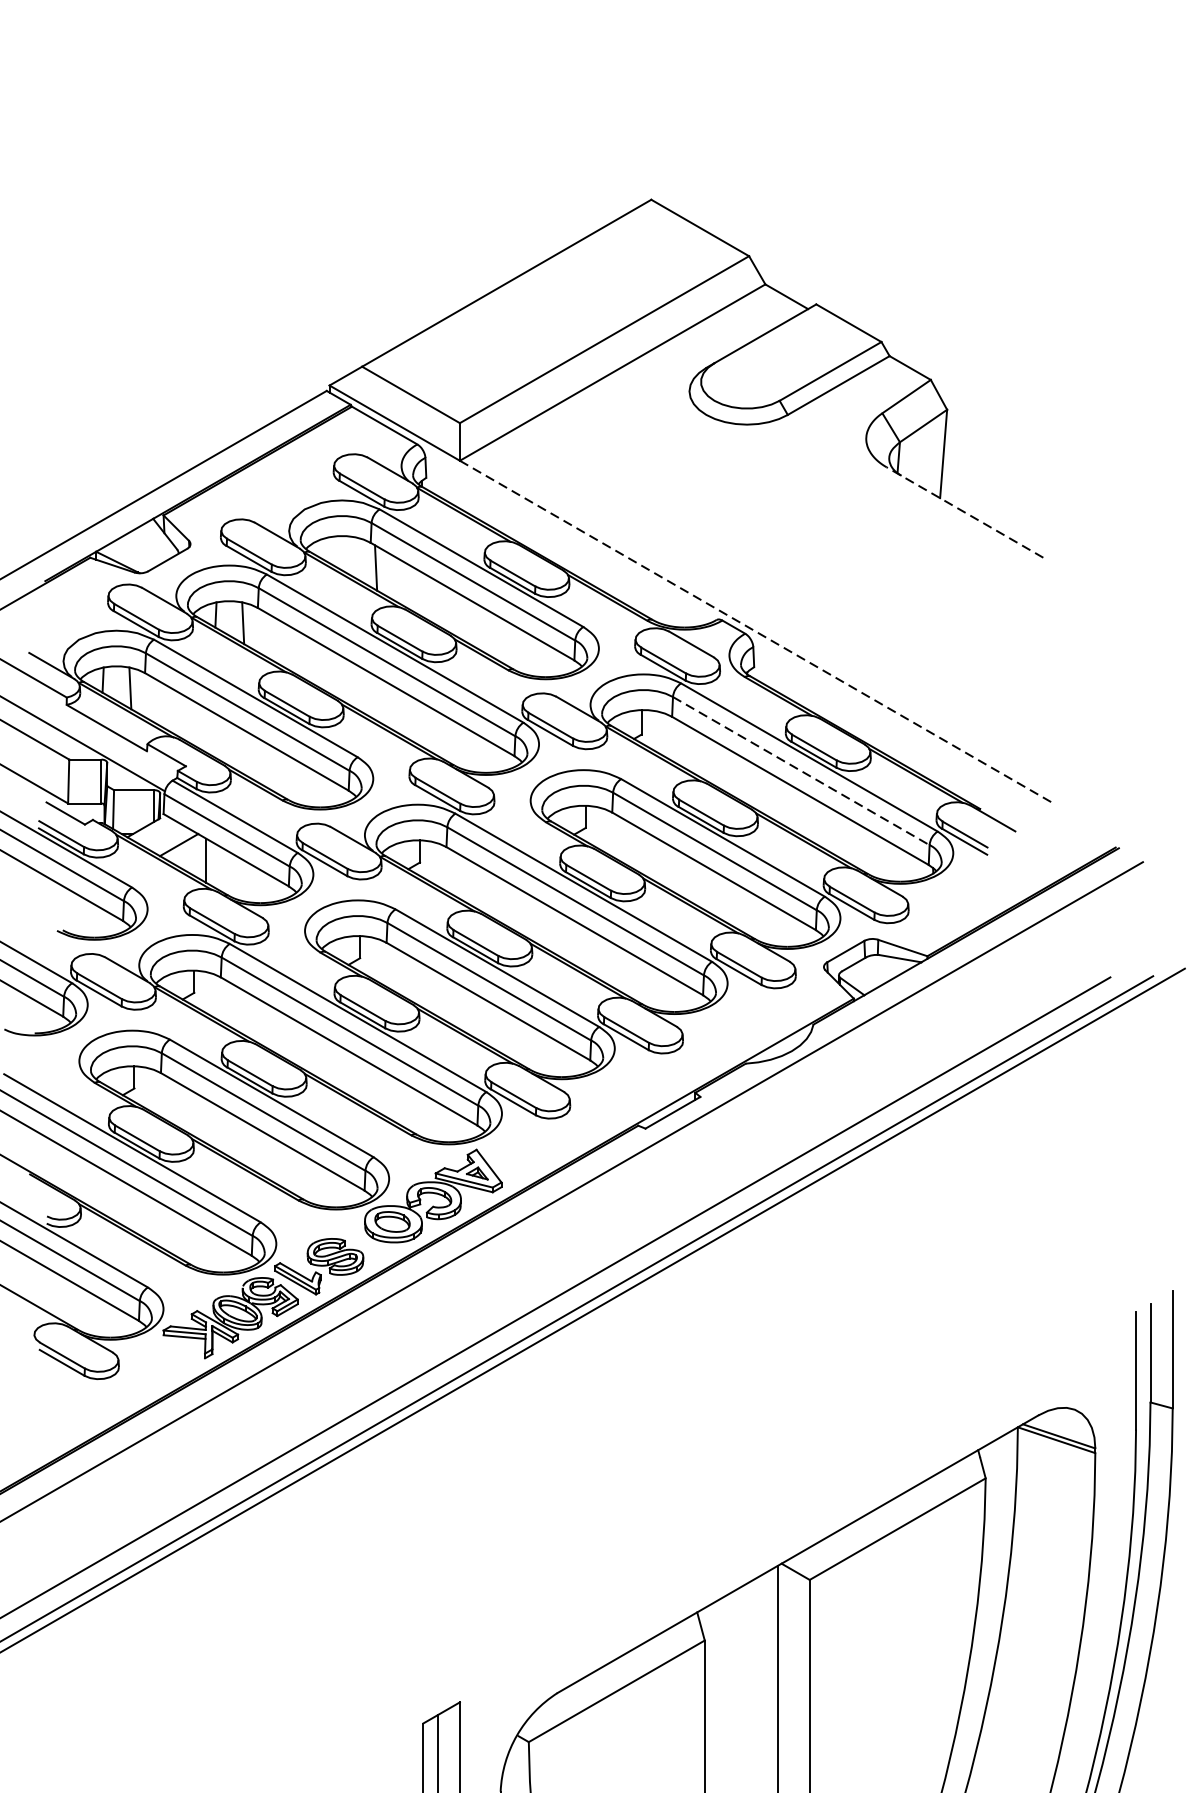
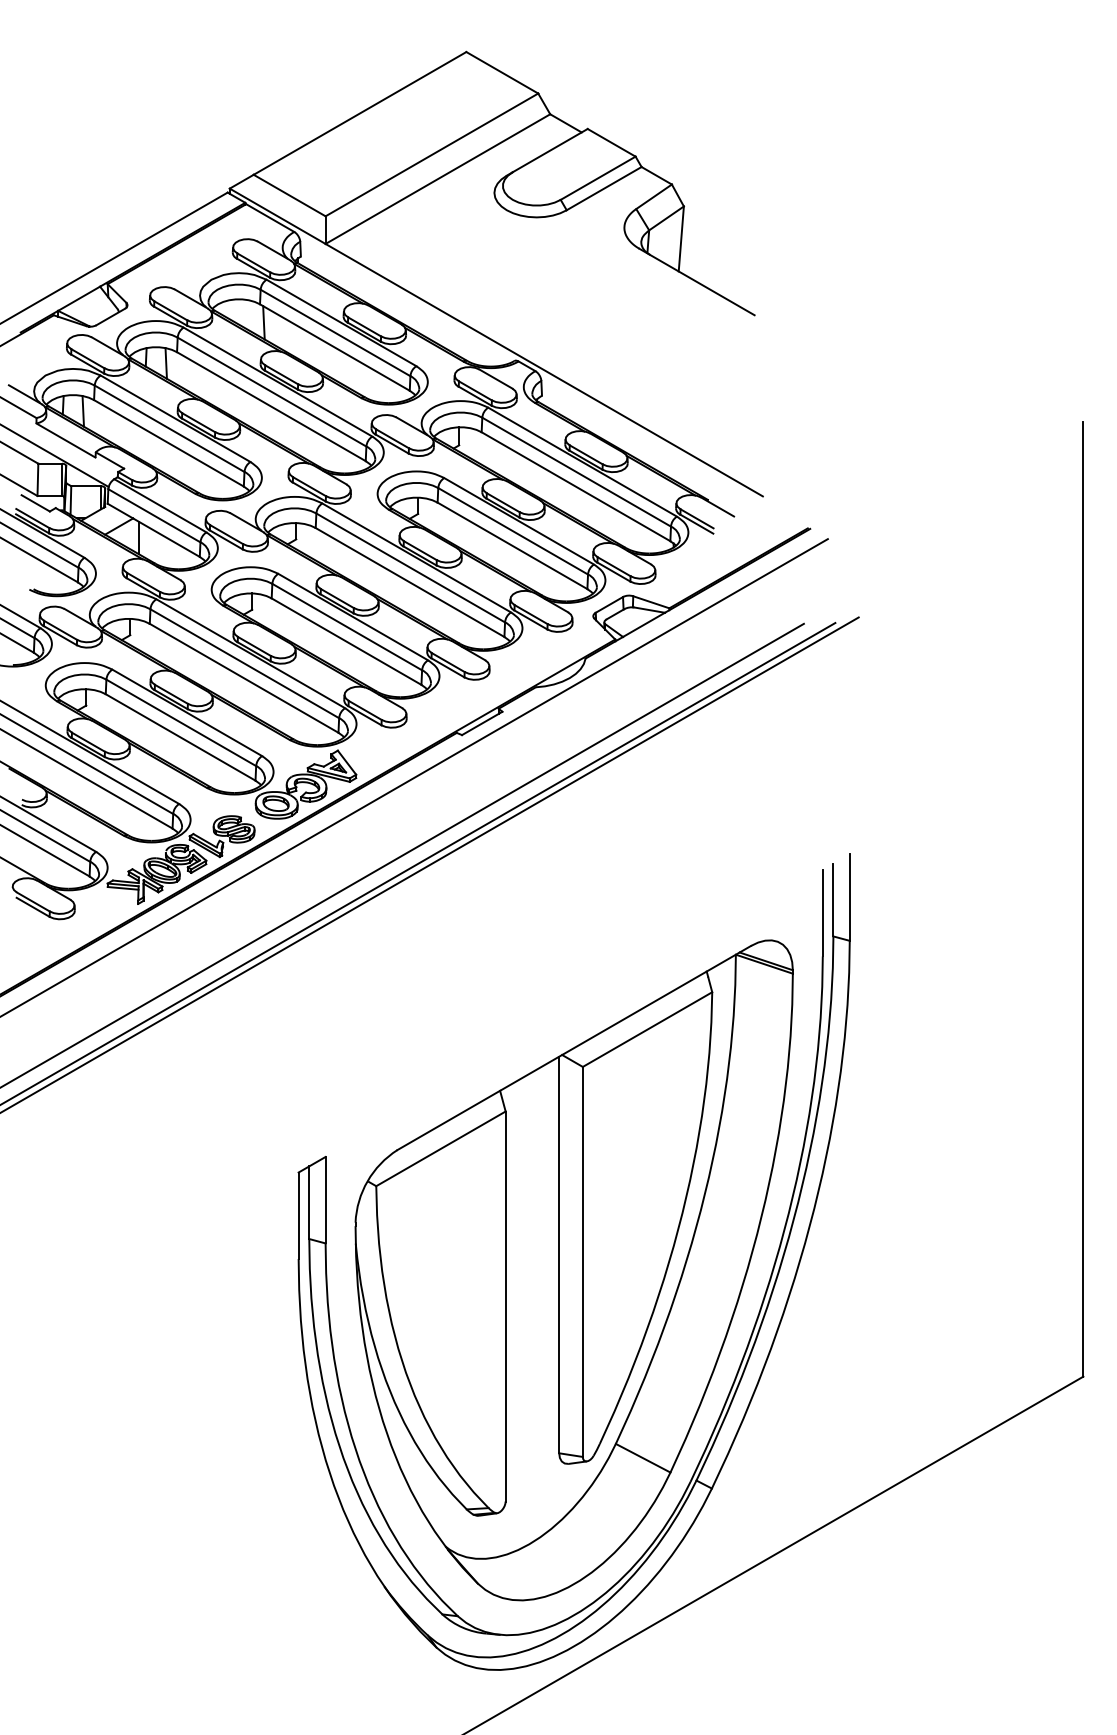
line: (965, 513) -> (697, 282), dashed -> solid
line: (757, 632) -> (544, 370), dashed -> solid
line: (801, 771) -> (576, 472), dashed -> solid

